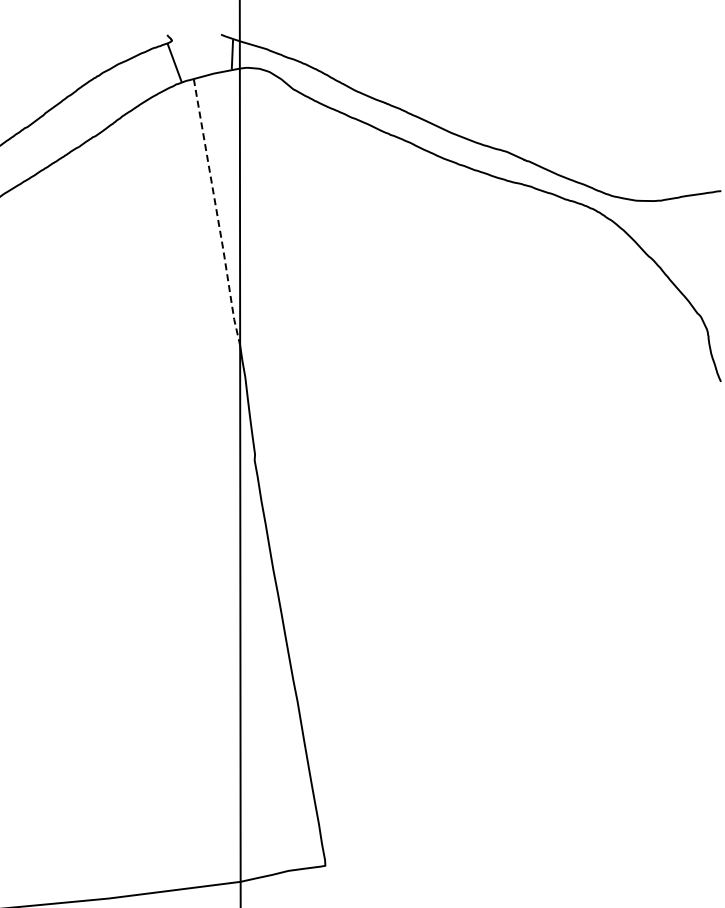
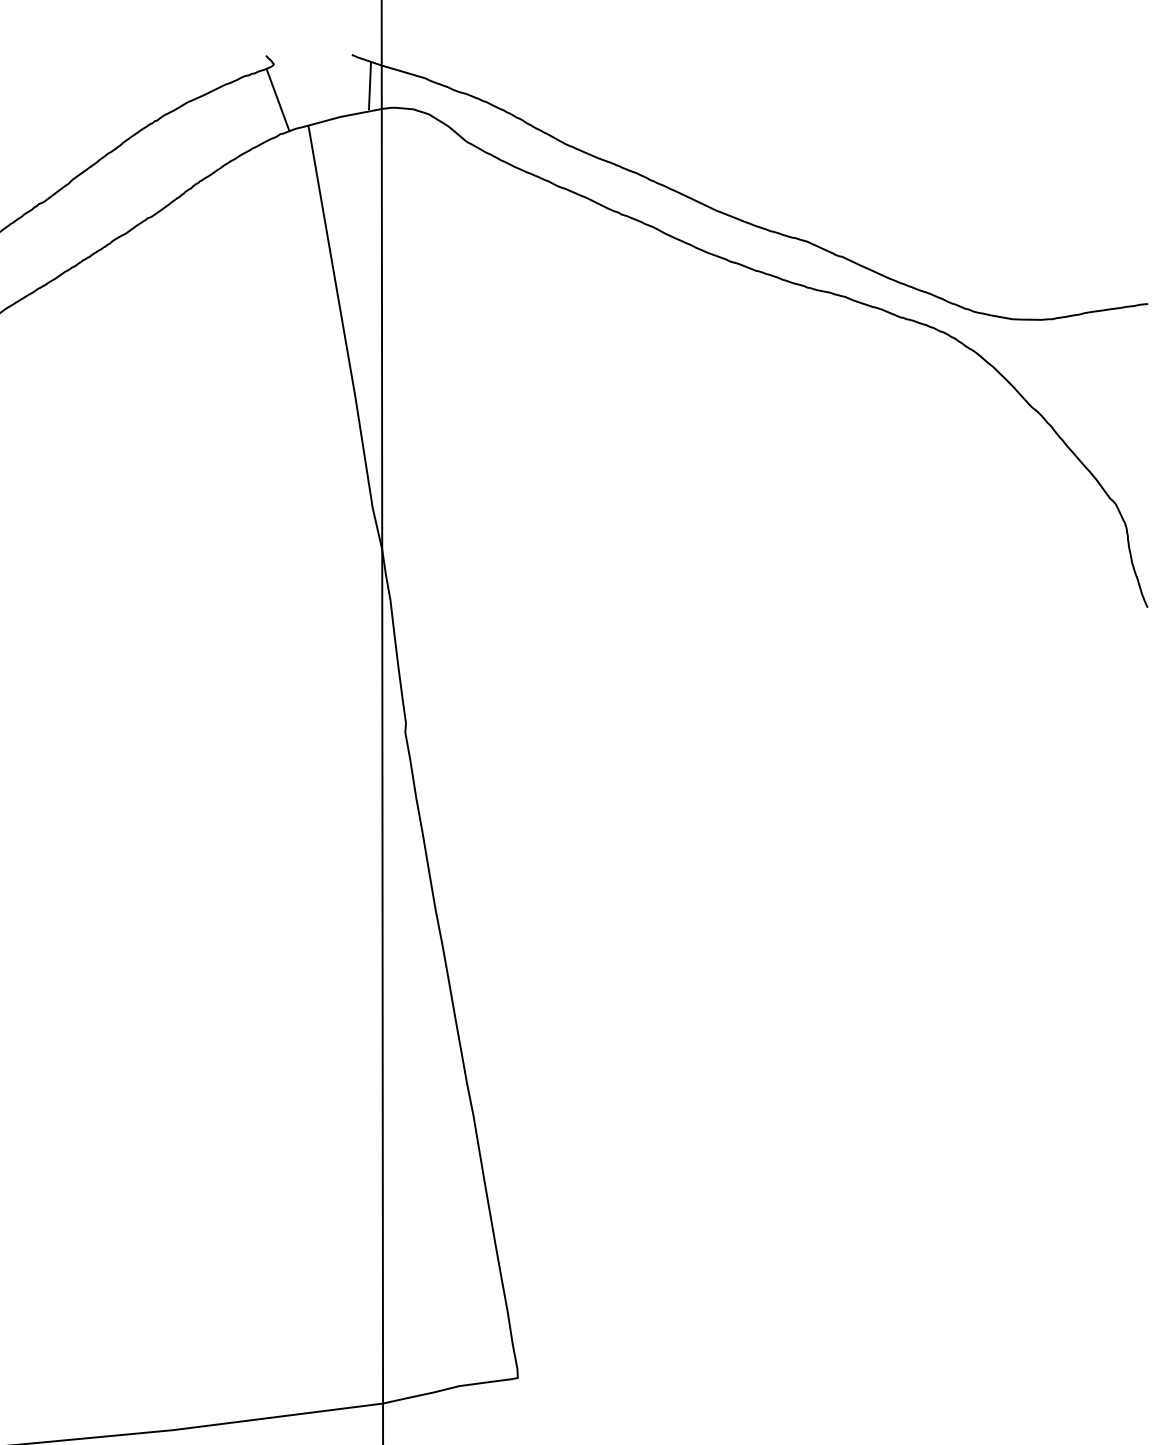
line: (217, 213) -> (346, 339), dashed -> solid

